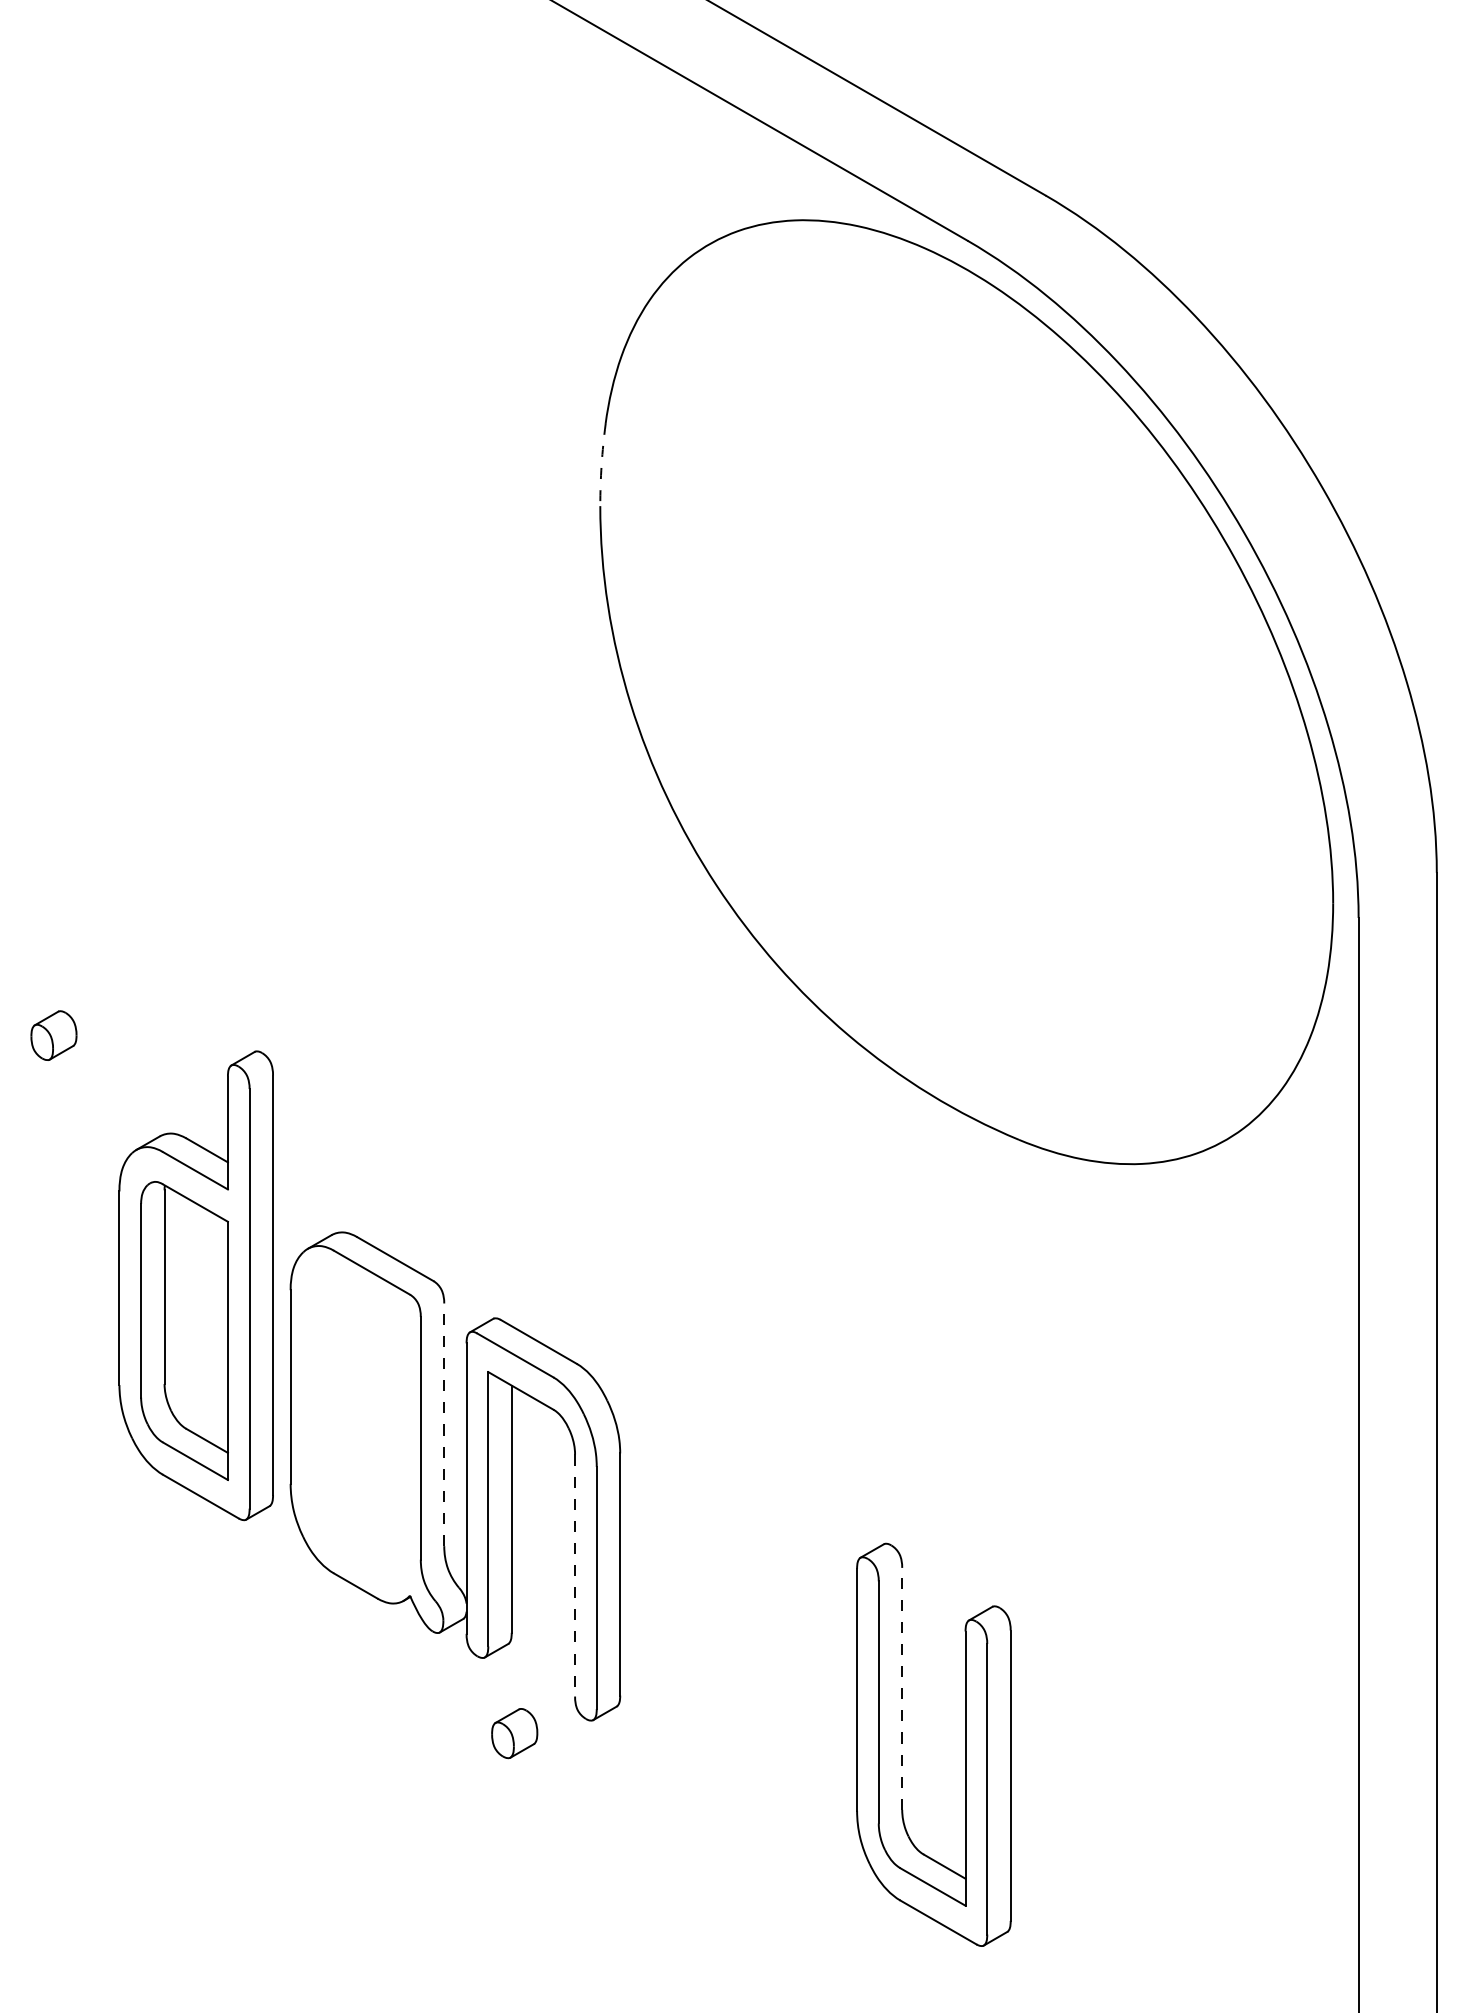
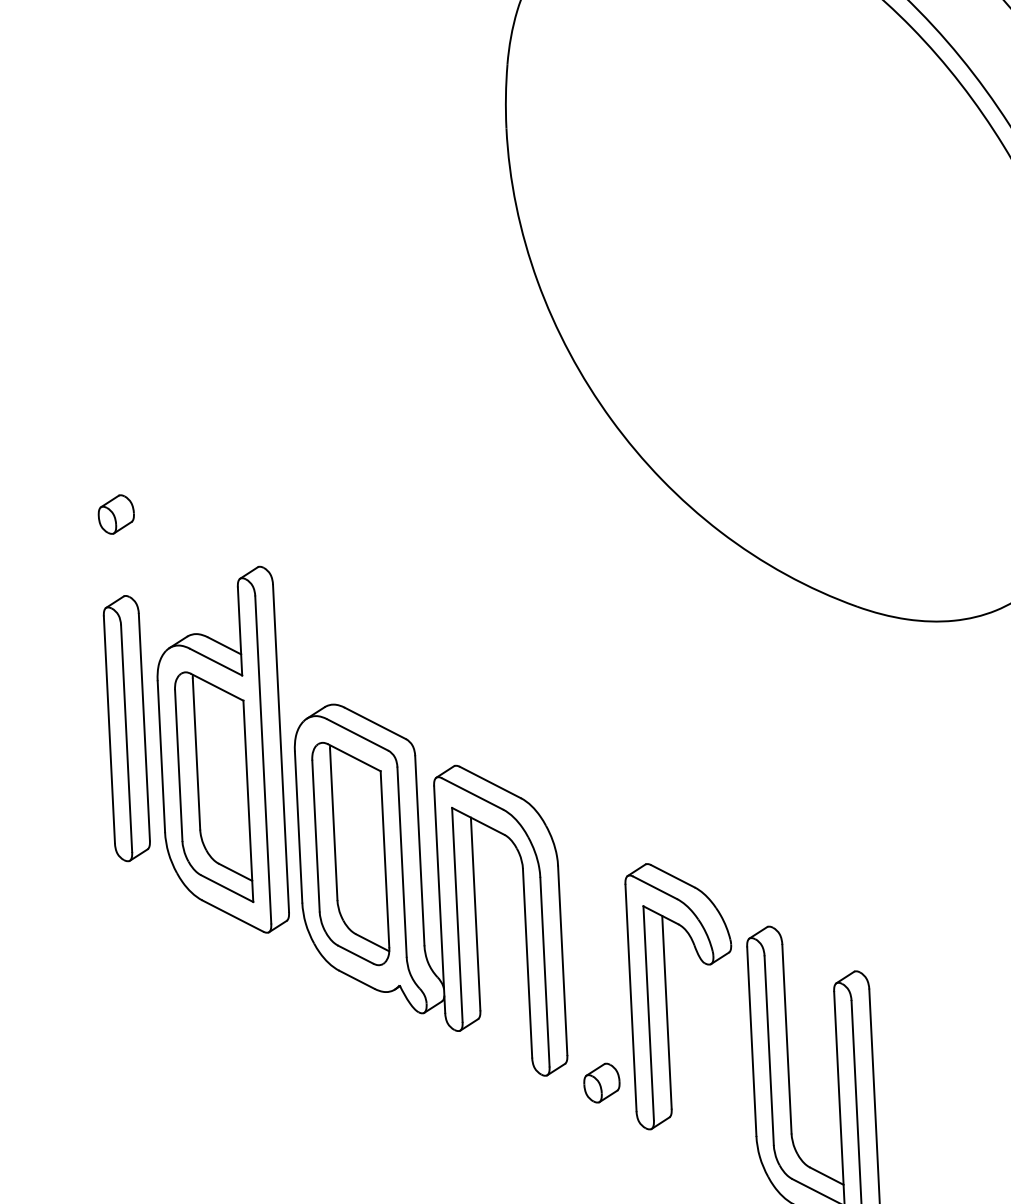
arc: (601, 464) -> (505, 96), dashed -> solid
part: (53, 1035) -> (115, 514), moved
part: (76, 1249) -> (126, 728), added
part: (355, 1424) -> (350, 853), added
line: (444, 1424) -> (420, 850), dashed -> solid
line: (575, 1575) -> (527, 963), dashed -> solid
part: (750, 1625) -> (666, 995), added
line: (902, 1688) -> (787, 1038), dashed -> solid
part: (514, 1733) -> (601, 1083), moved

